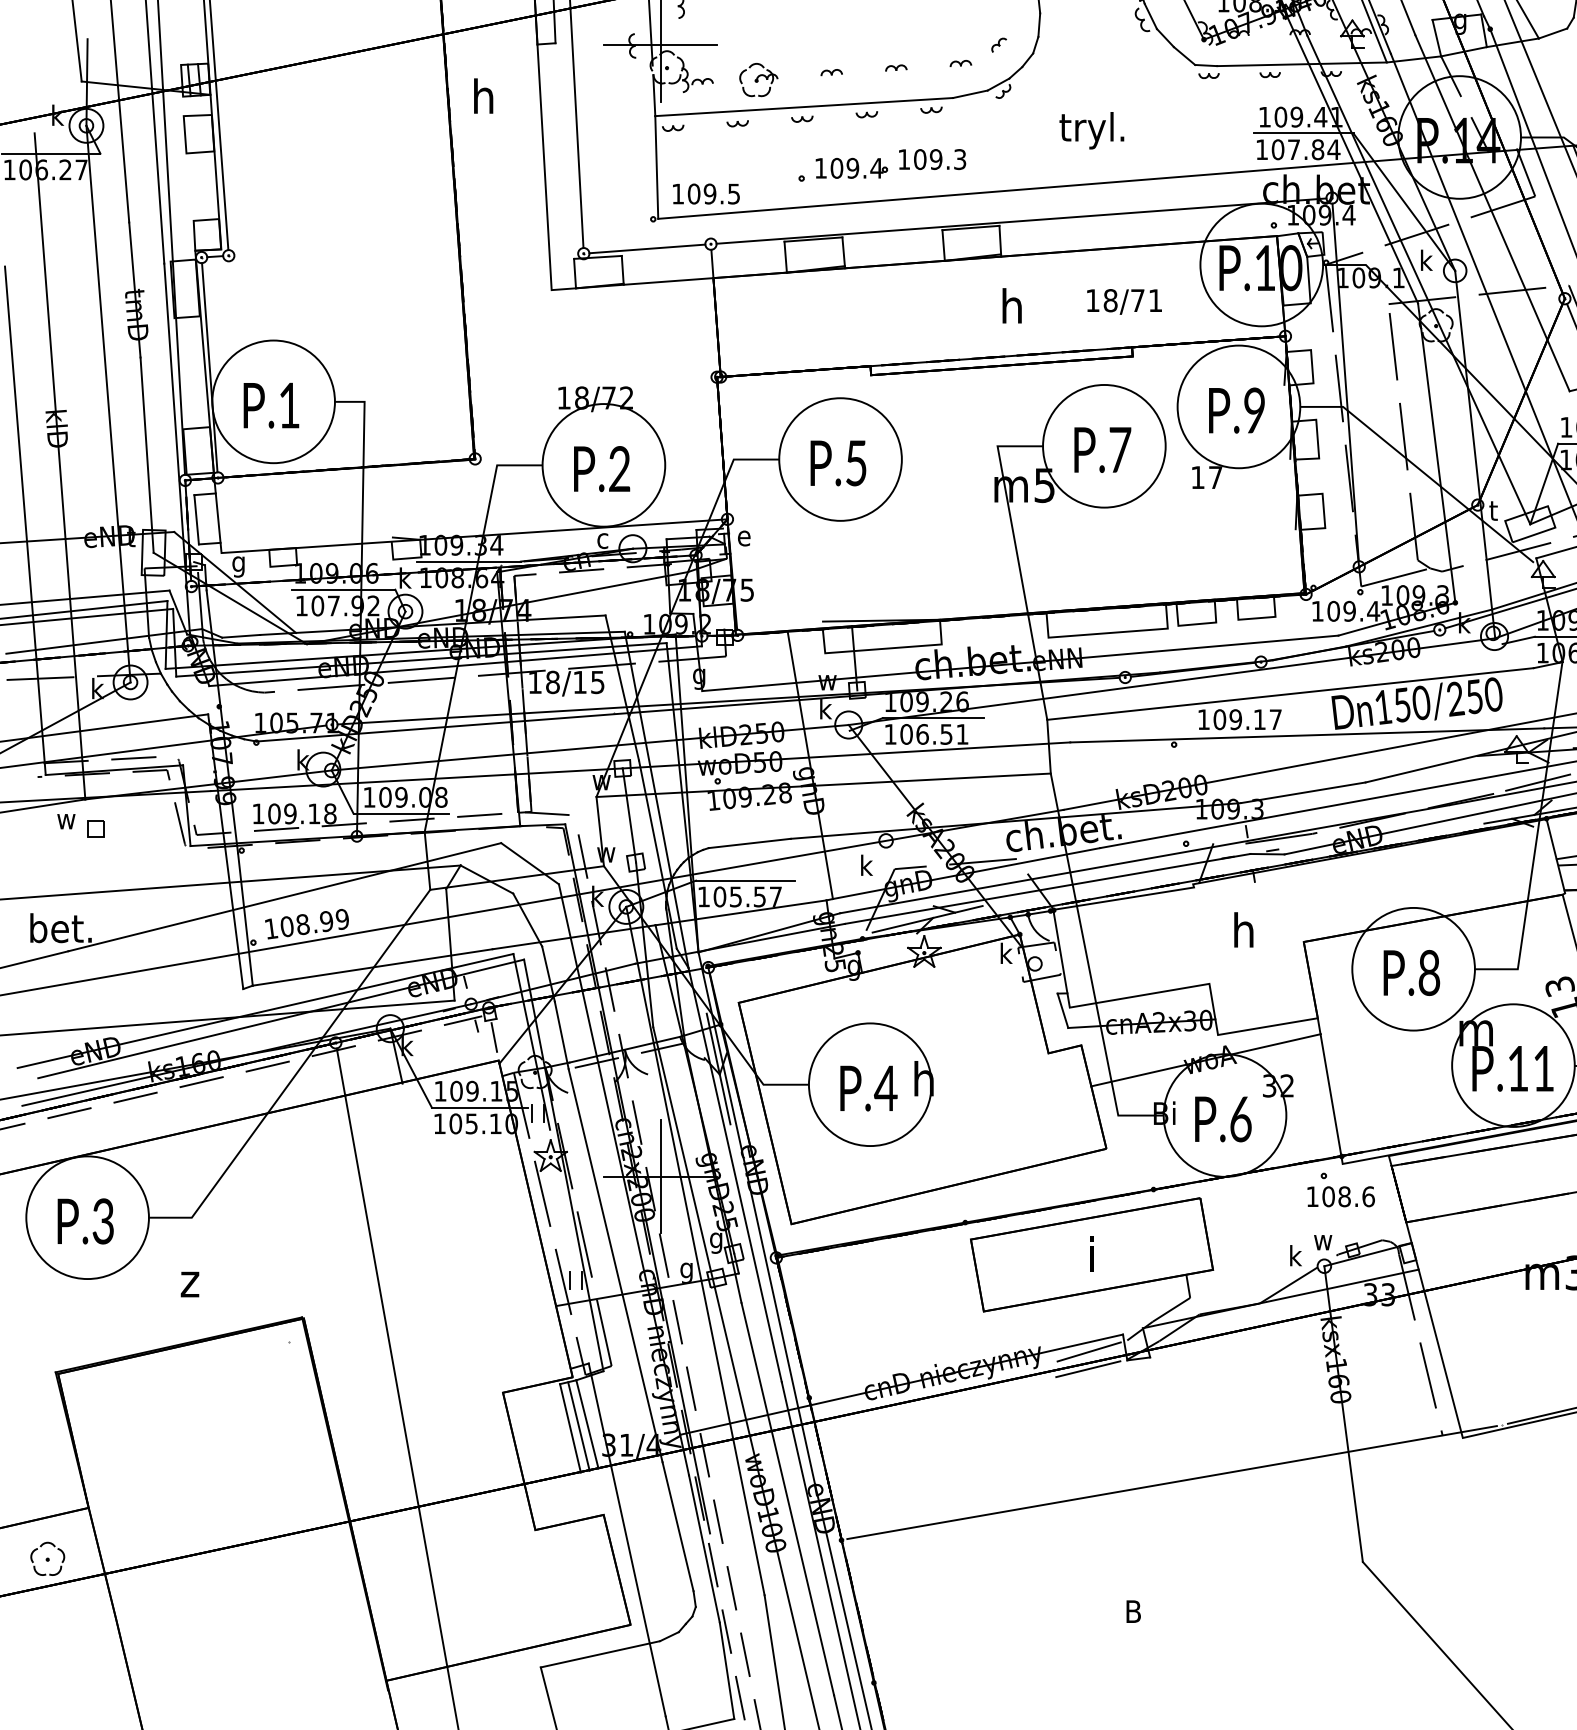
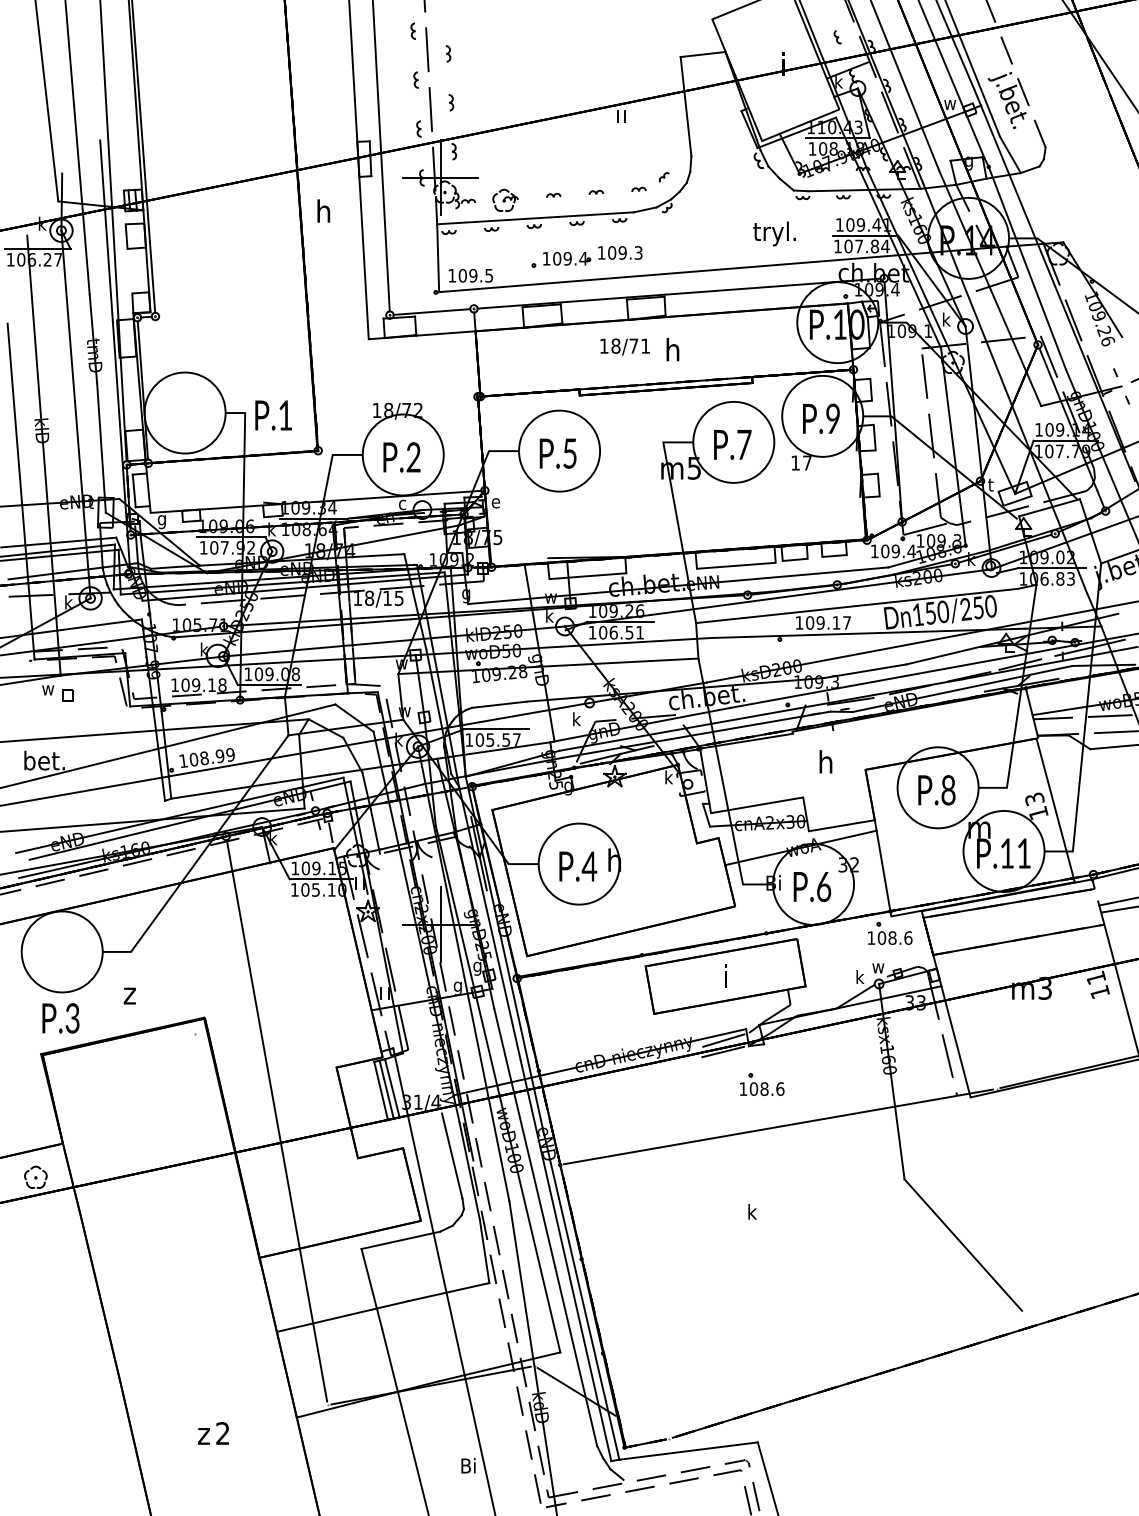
text: (1091, 130) -> (774, 233), moved
text: (1123, 301) -> (624, 346), moved
text: (271, 405) -> (273, 415), moved
text: (85, 1221) -> (60, 1018), moved
line: (614, 1265) -> (410, 983), removed
part: (1147, 1418) -> (762, 1084), added
text: (1132, 1610) -> (752, 1211), B -> k

